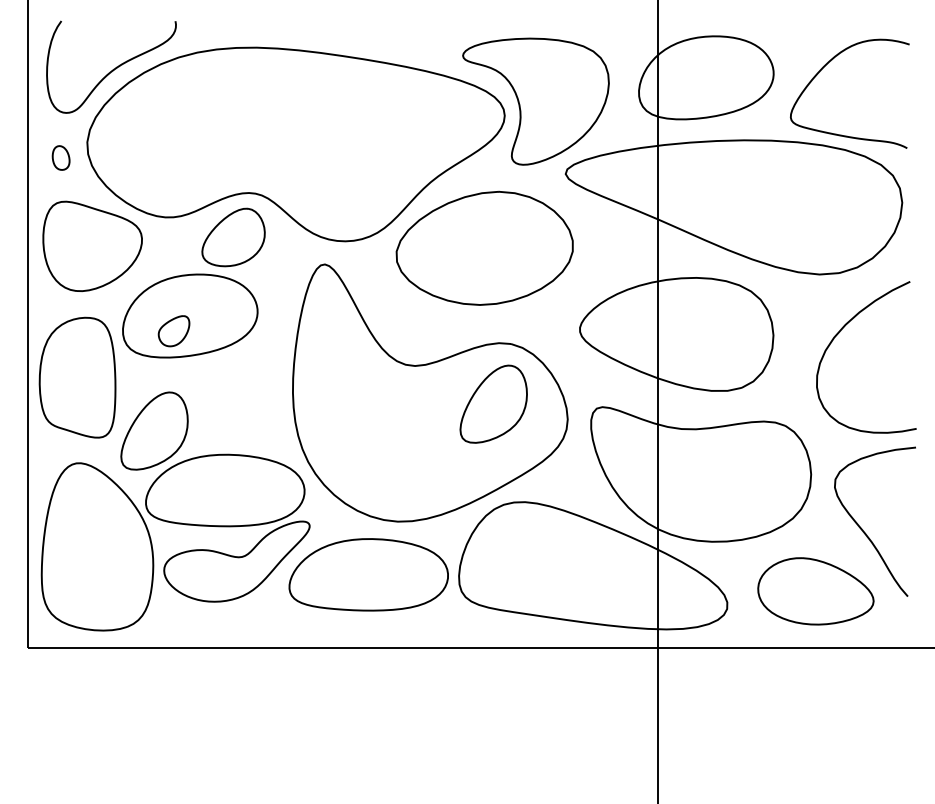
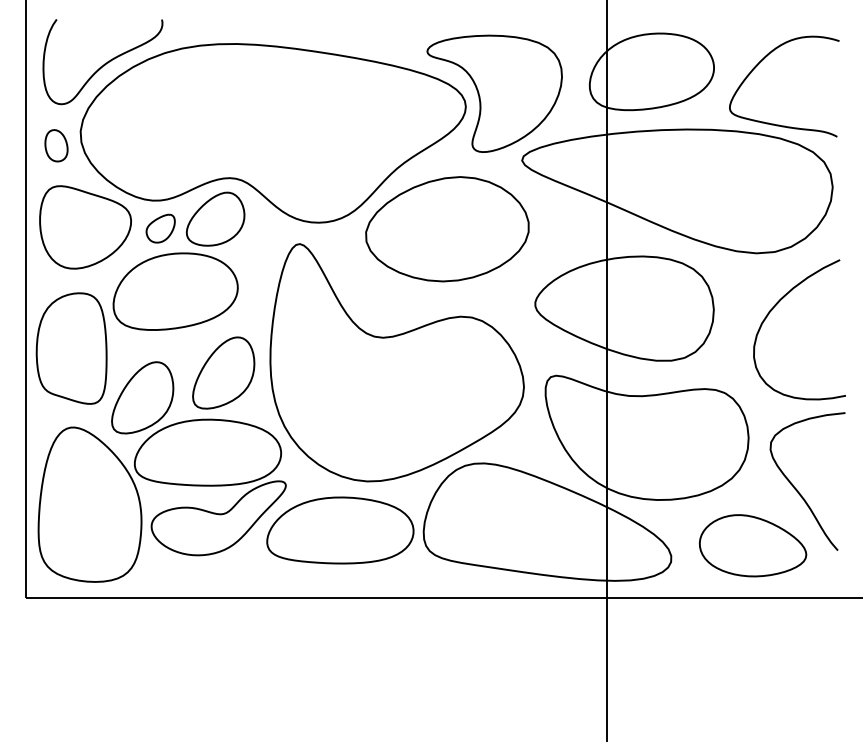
part: (61, 157) -> (56, 145), size x1.43
part: (173, 331) -> (160, 228), moved
part: (493, 403) -> (223, 372), moved

